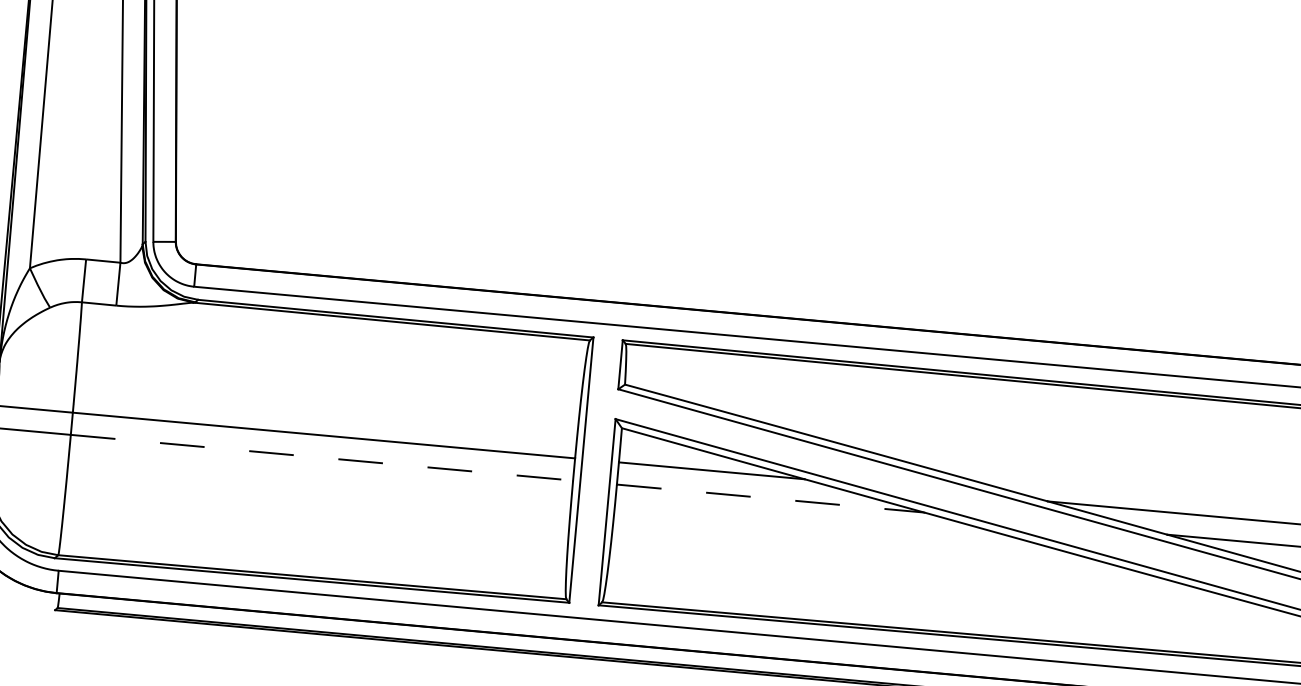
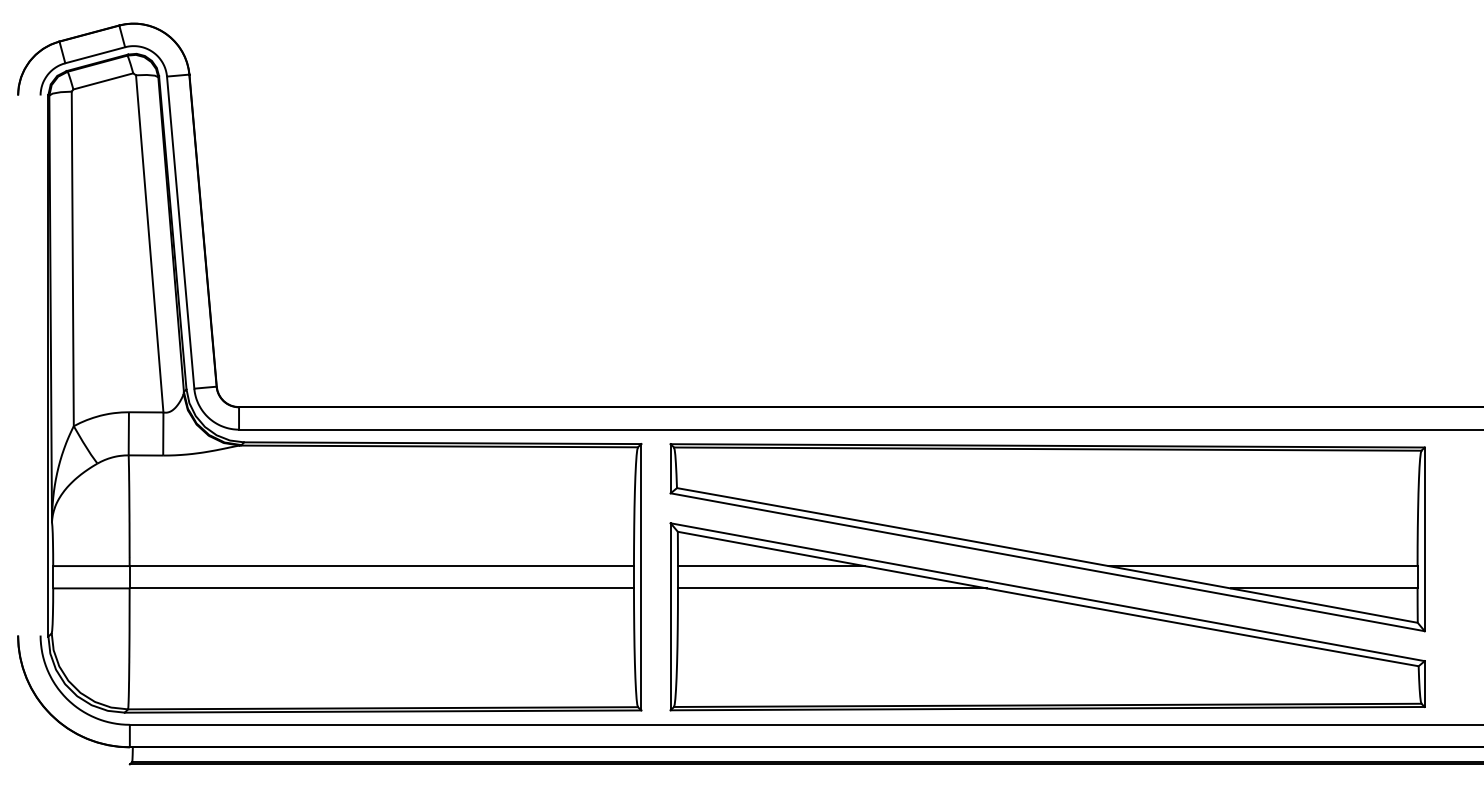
line: (322, 457) -> (382, 588), dashed -> solid
line: (770, 498) -> (832, 588), dashed -> solid

